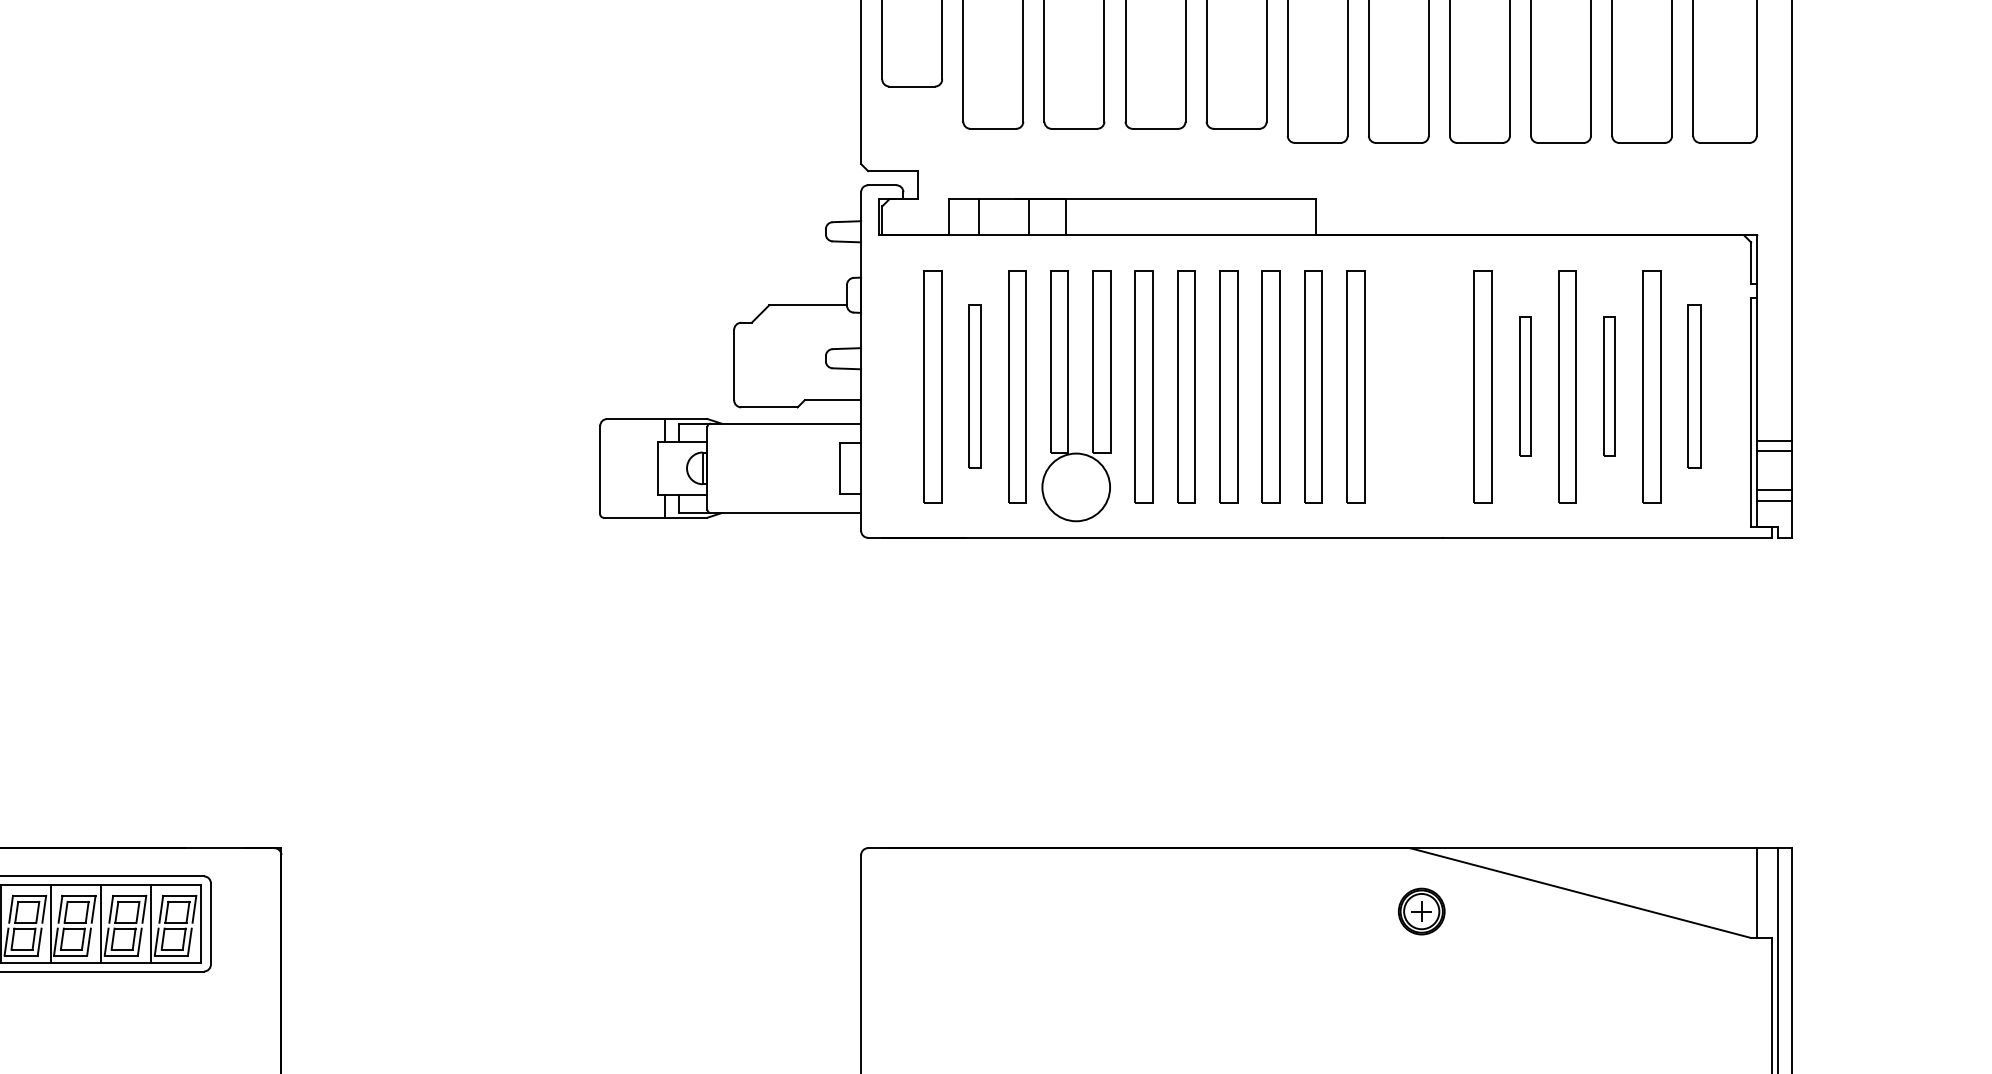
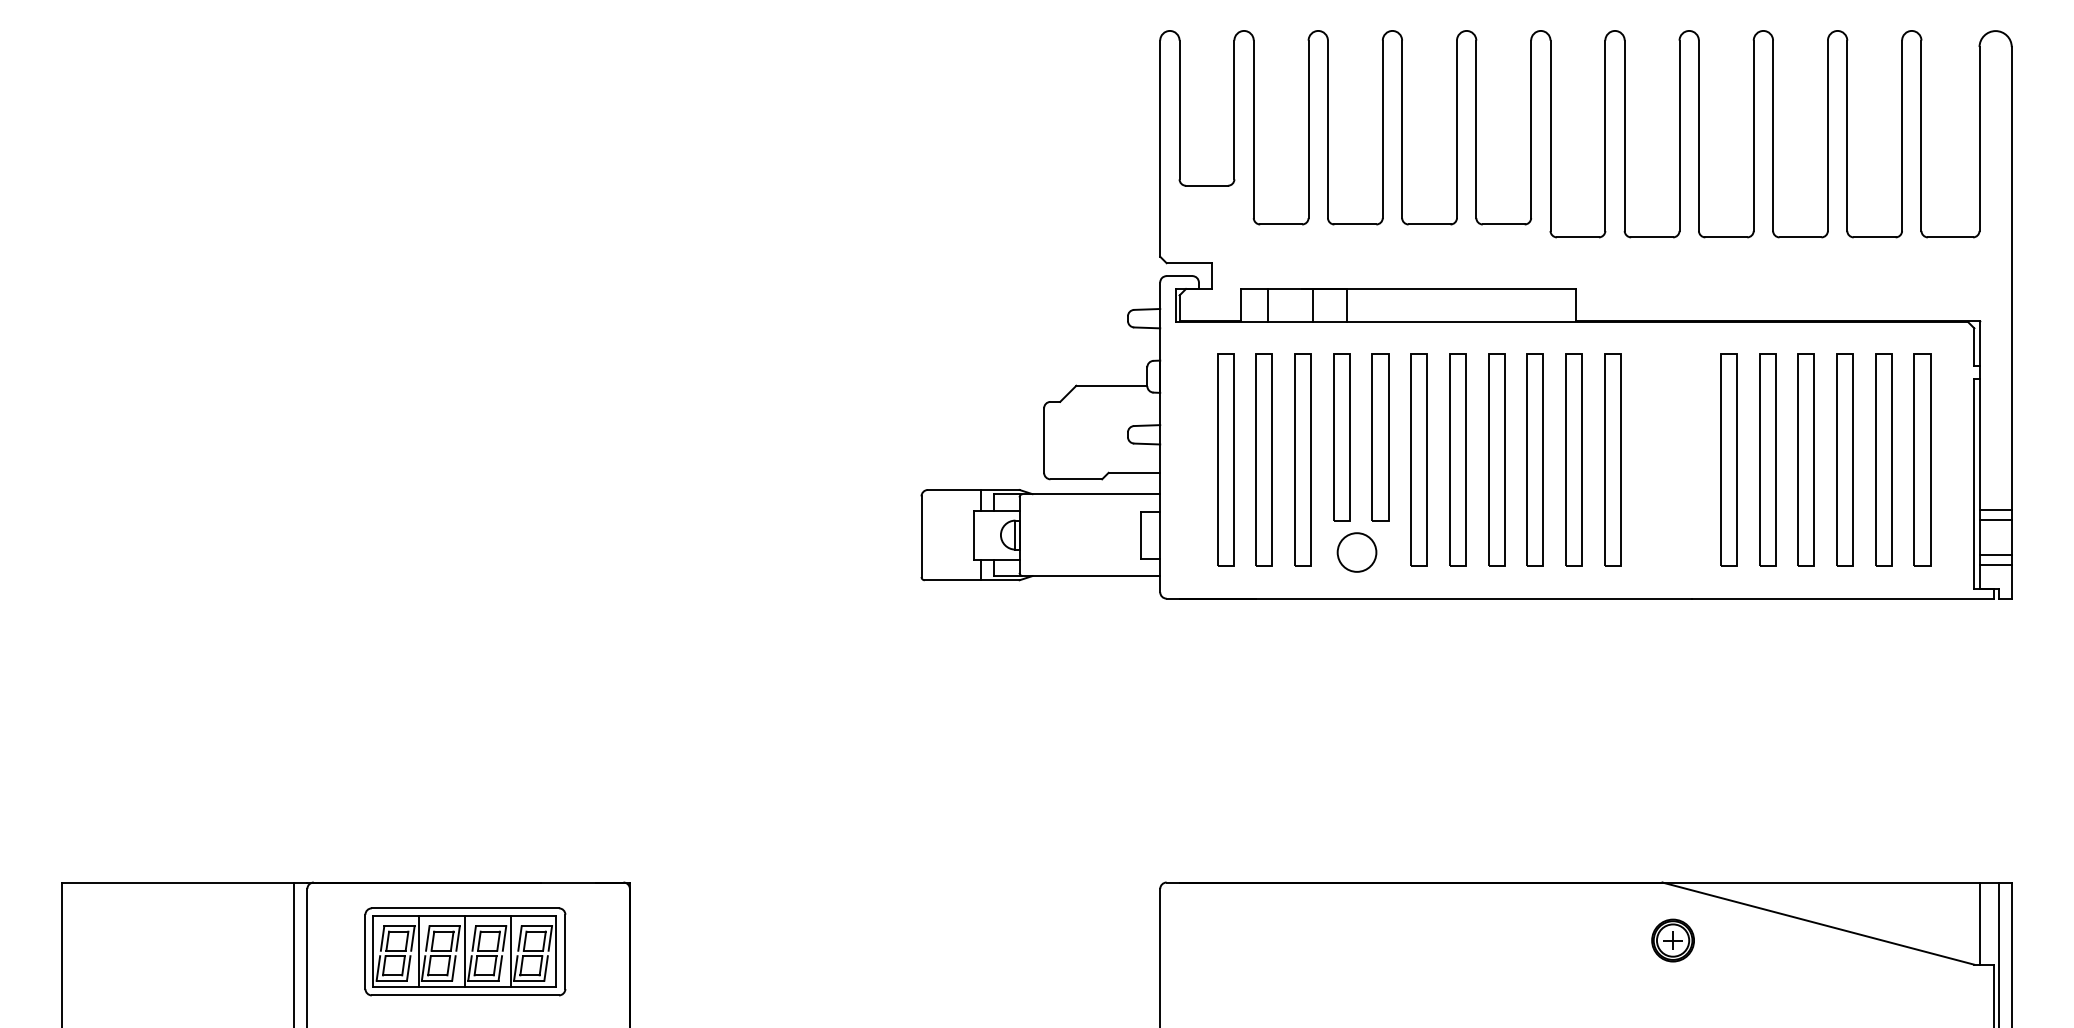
part: (974, 385) -> (1263, 459), size x1.43
part: (1524, 385) -> (1767, 459), size x1.67
part: (1609, 385) -> (1844, 459), size x1.67
part: (1694, 385) -> (1922, 459), size x1.43
circle: (1075, 487) -> (1356, 552), size x0.62

